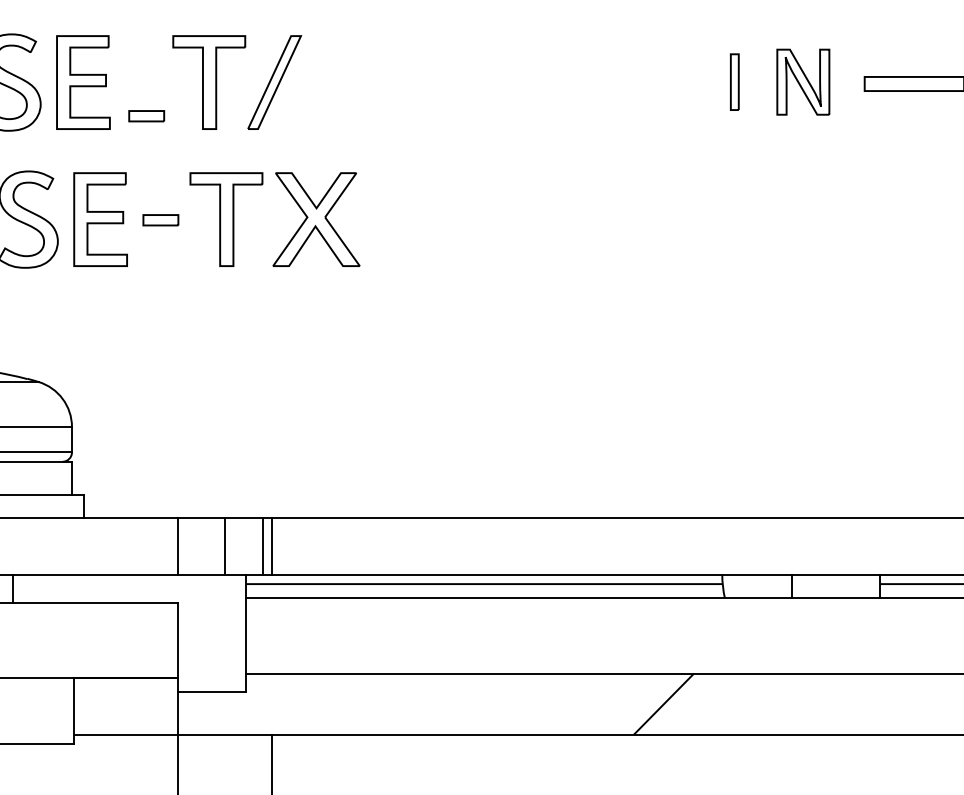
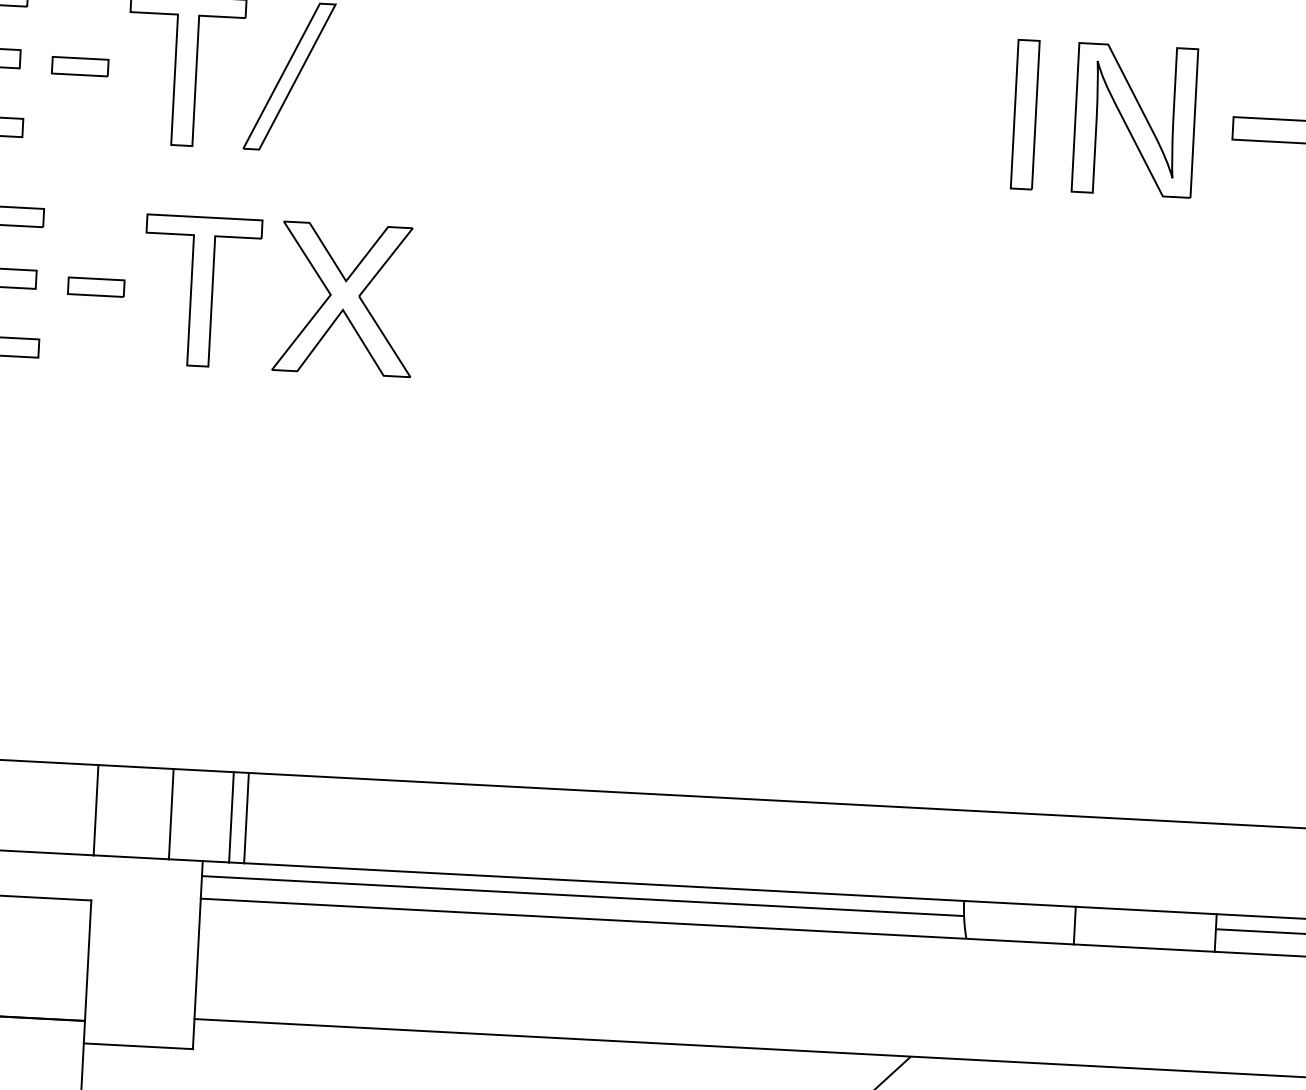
part: (734, 81) -> (1025, 113), size x1.67
part: (803, 81) -> (1135, 119), size x1.43
part: (146, 116) -> (79, 67), moved

